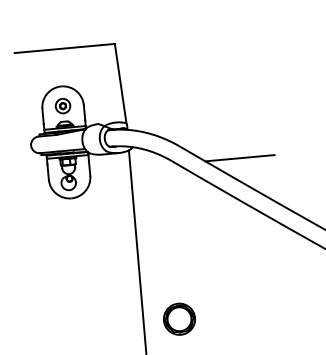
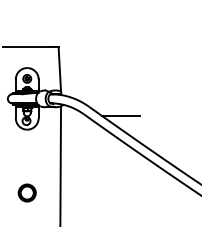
part: (178, 318) -> (26, 192), moved

